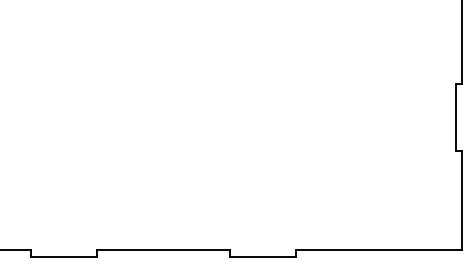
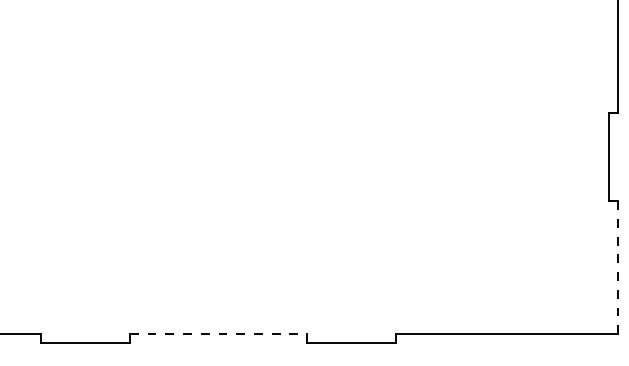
line: (462, 200) -> (617, 267), solid -> dashed
line: (163, 250) -> (218, 334), solid -> dashed

